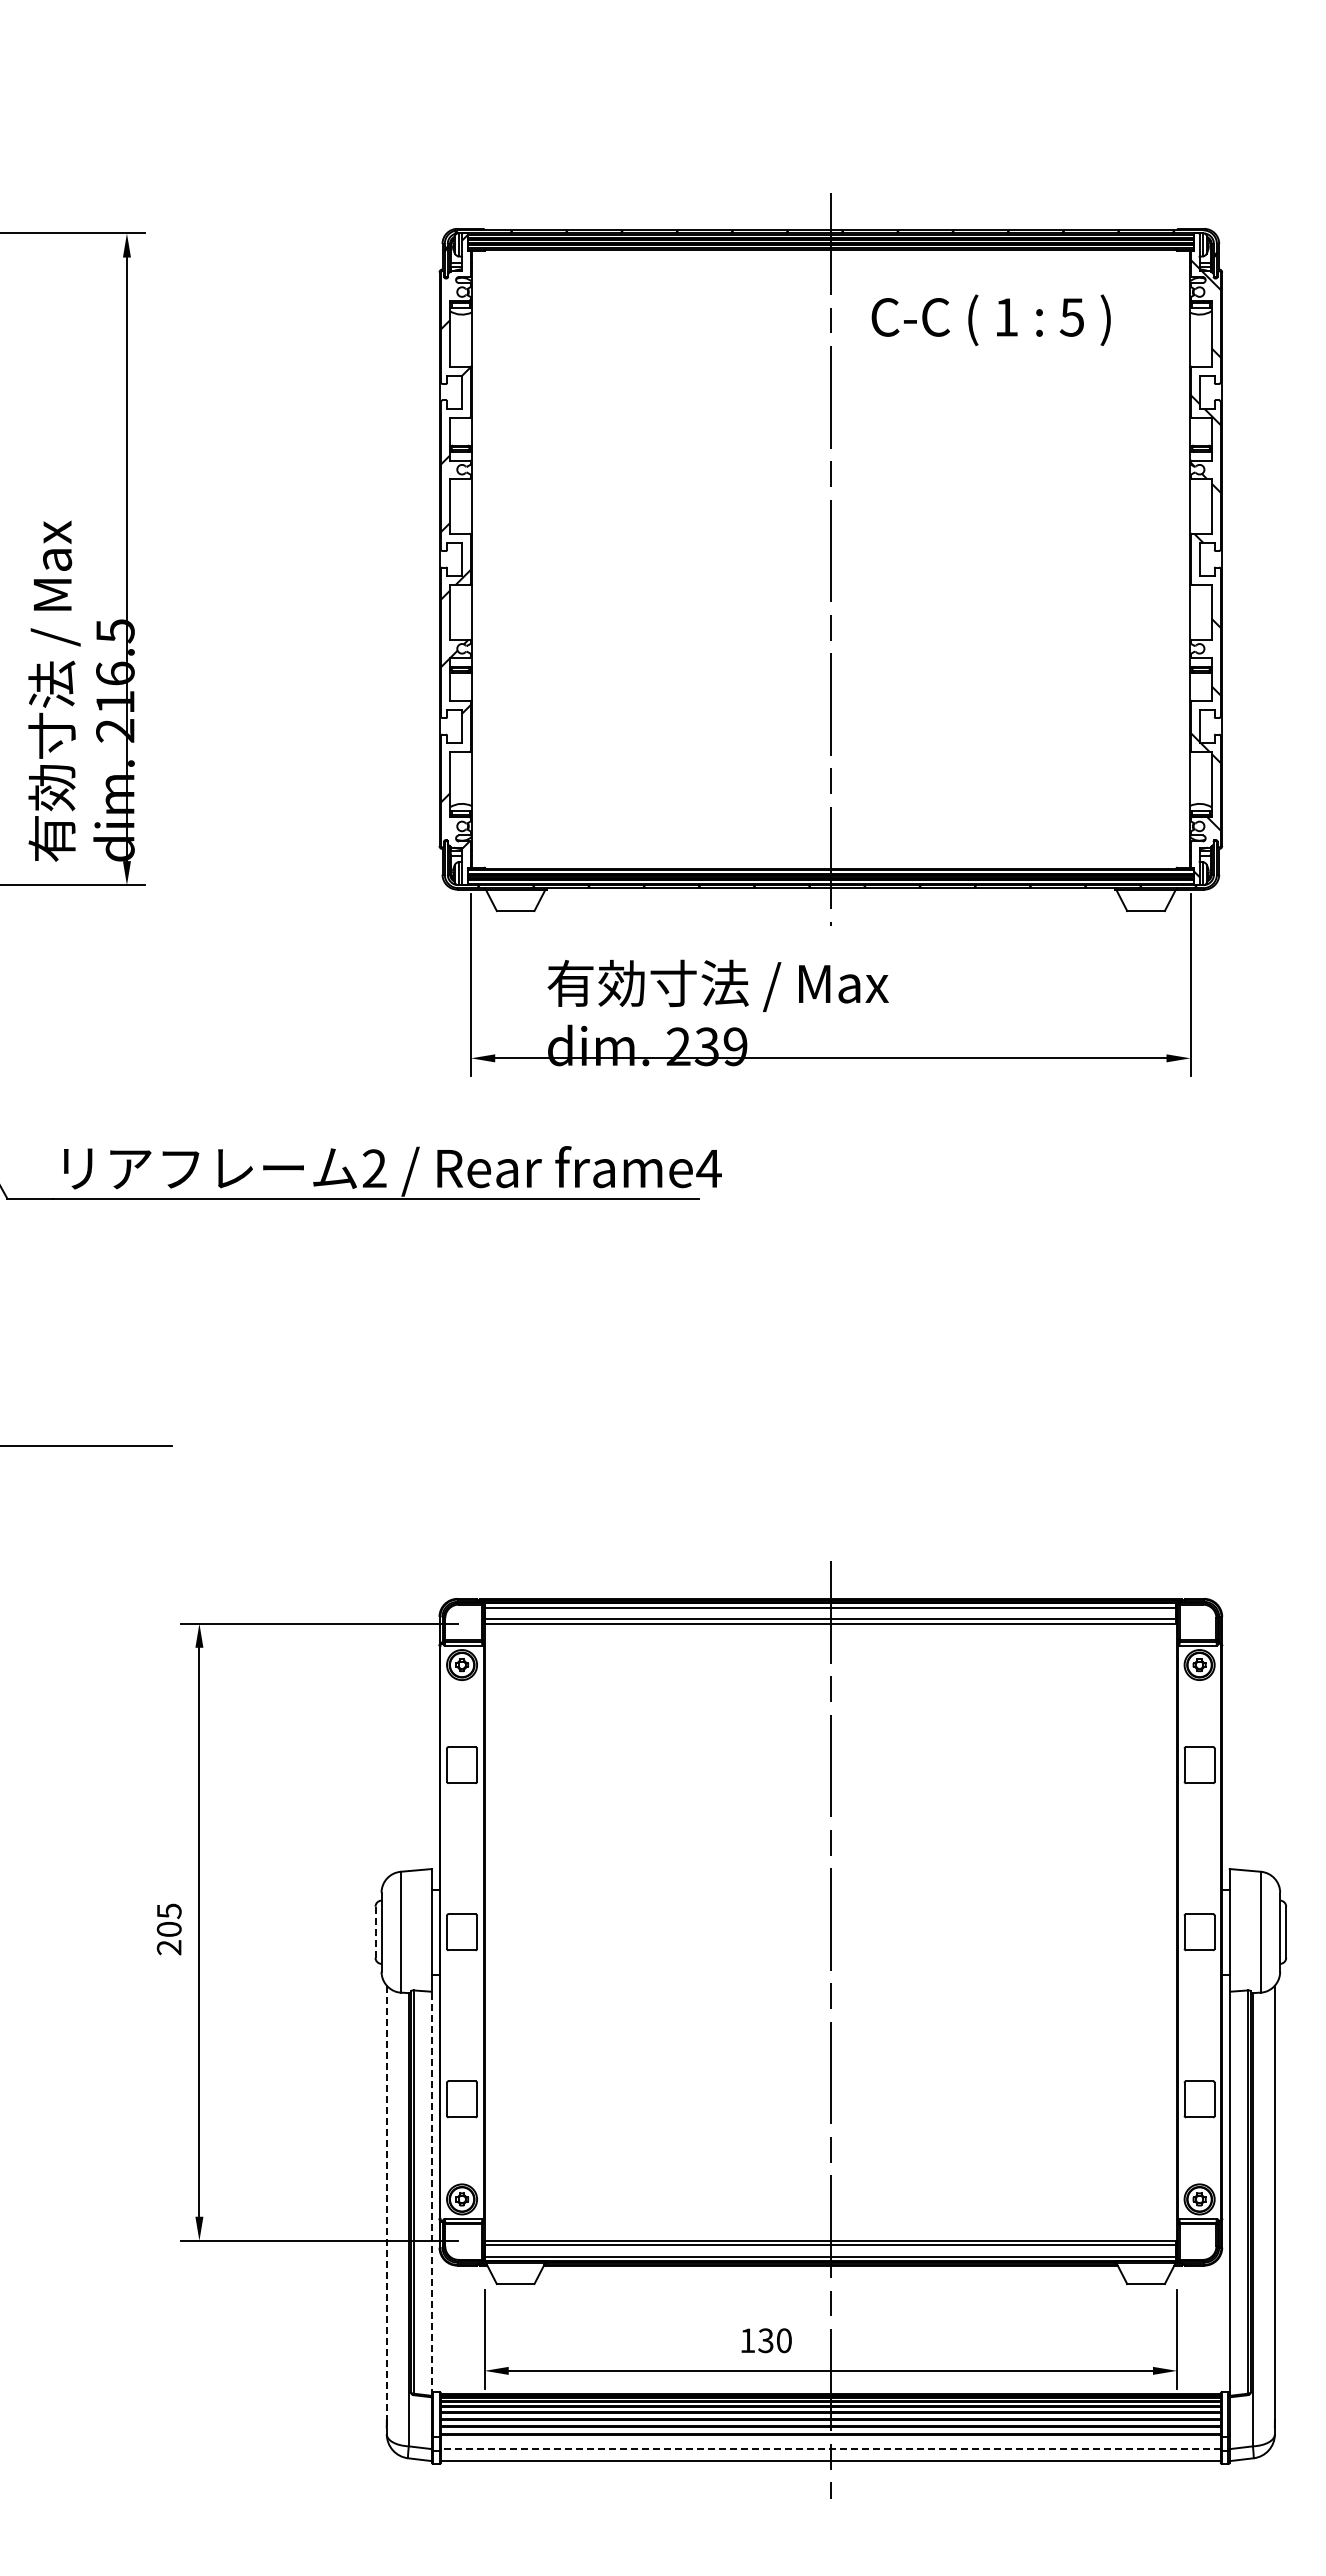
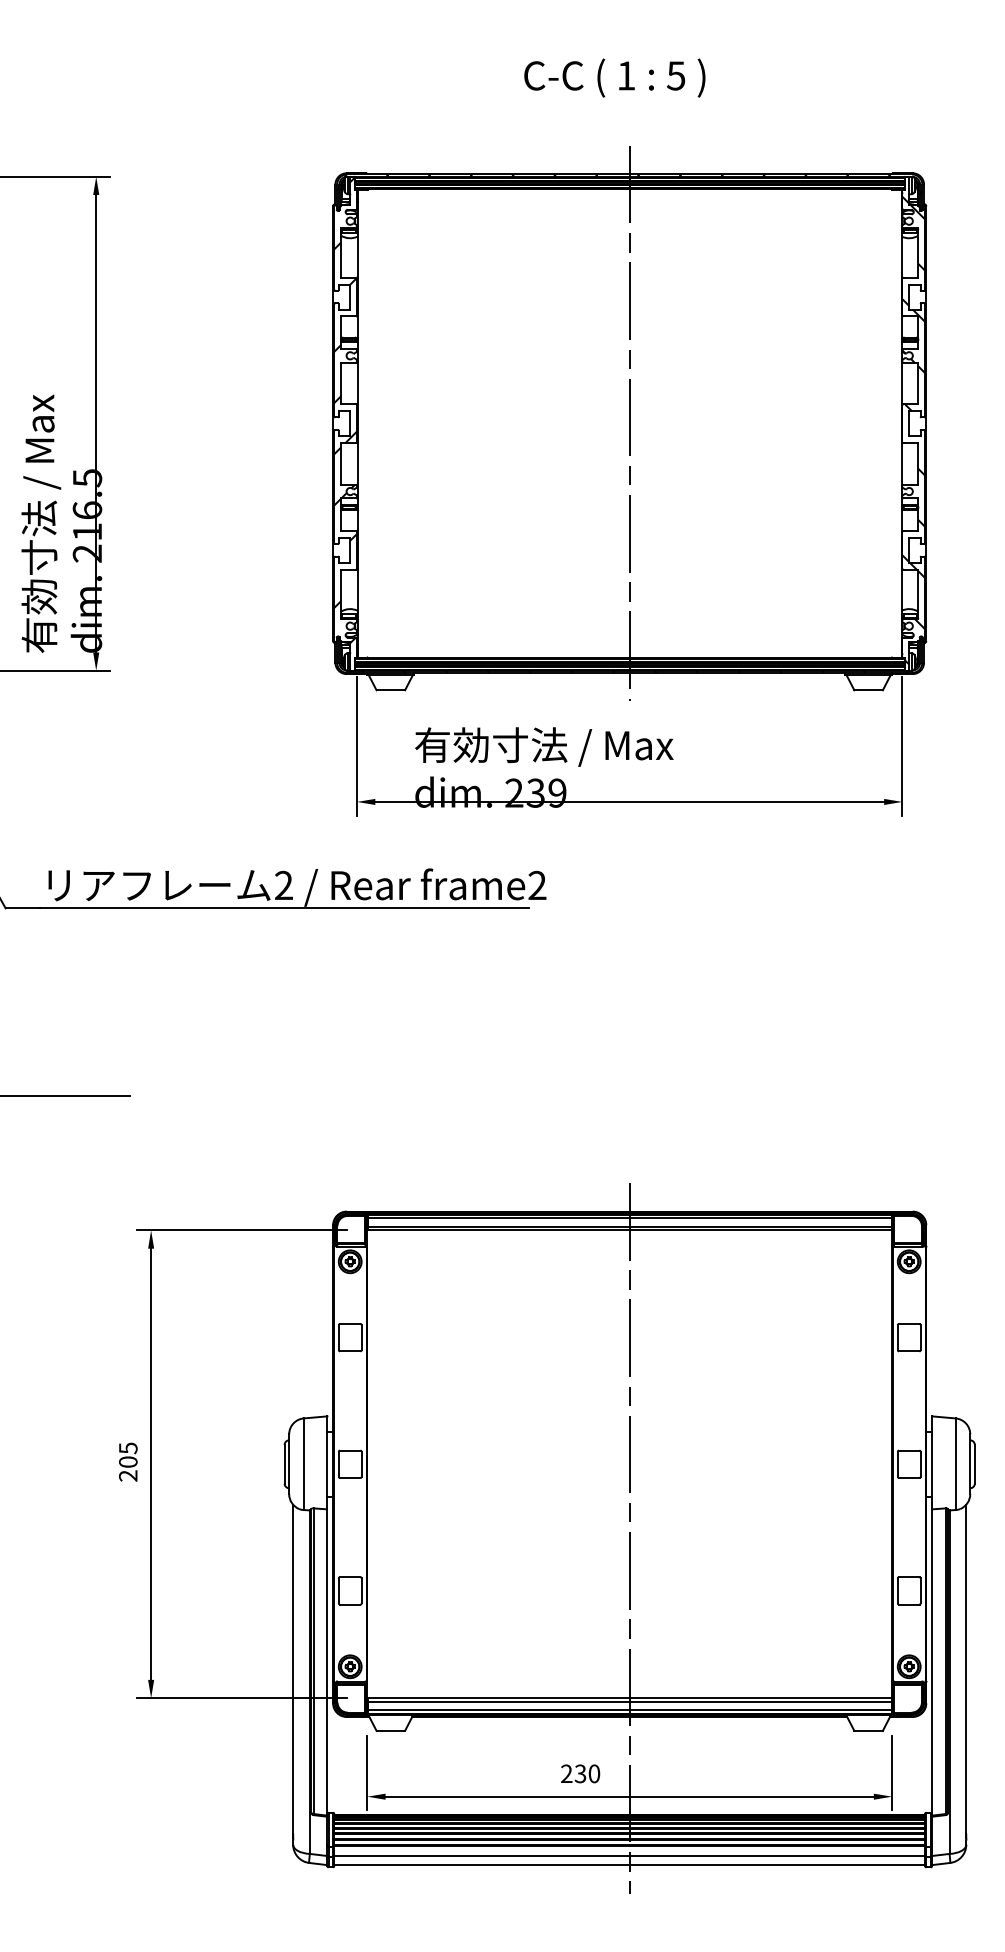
text: (990, 319) -> (614, 77), moved
text: (708, 1168) -> (536, 885), frame4 -> frame2
line: (375, 1932) -> (284, 1464), dashed -> solid
line: (431, 2193) -> (327, 1662), dashed -> solid
line: (386, 2202) -> (292, 1669), dashed -> solid
text: (747, 2340) -> (566, 1773), 130 -> 230
line: (830, 2449) -> (629, 1856), dashed -> solid

